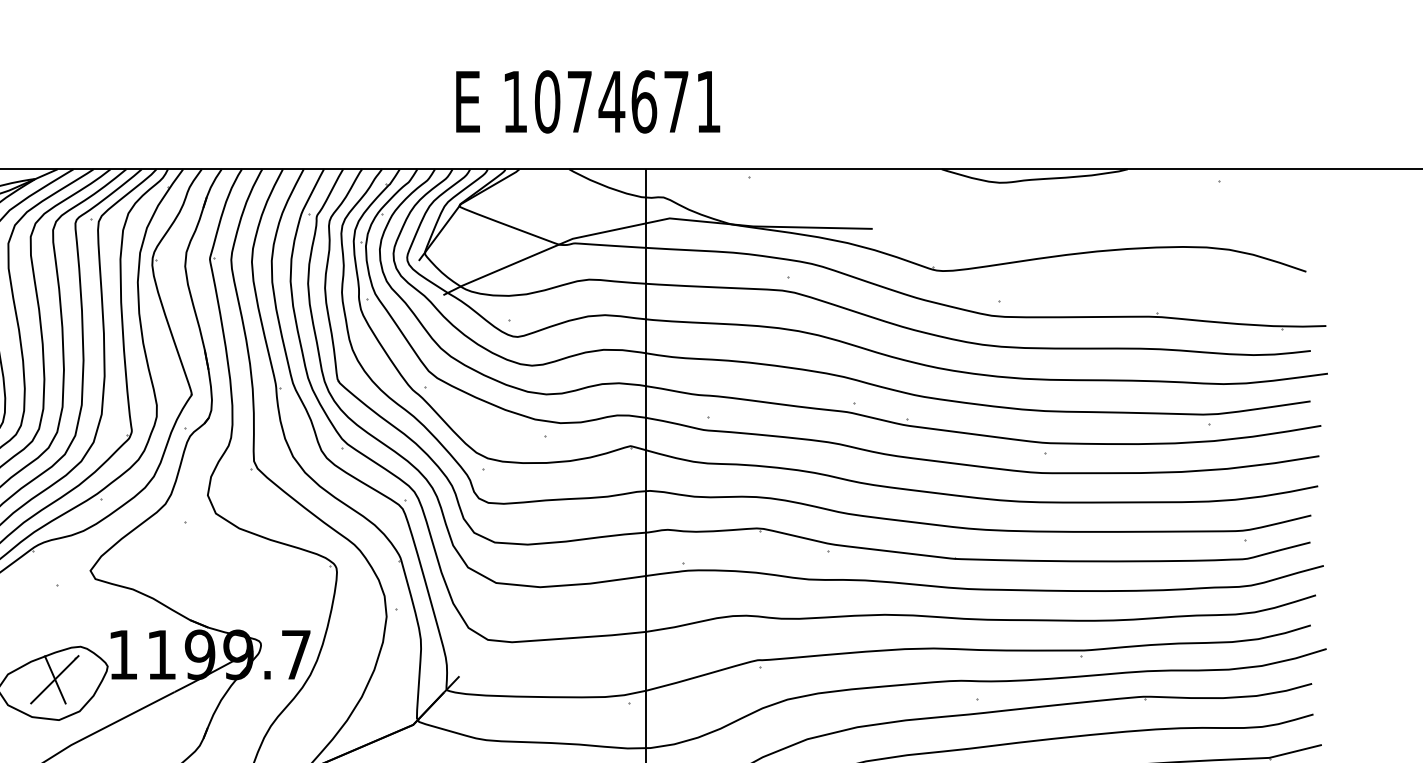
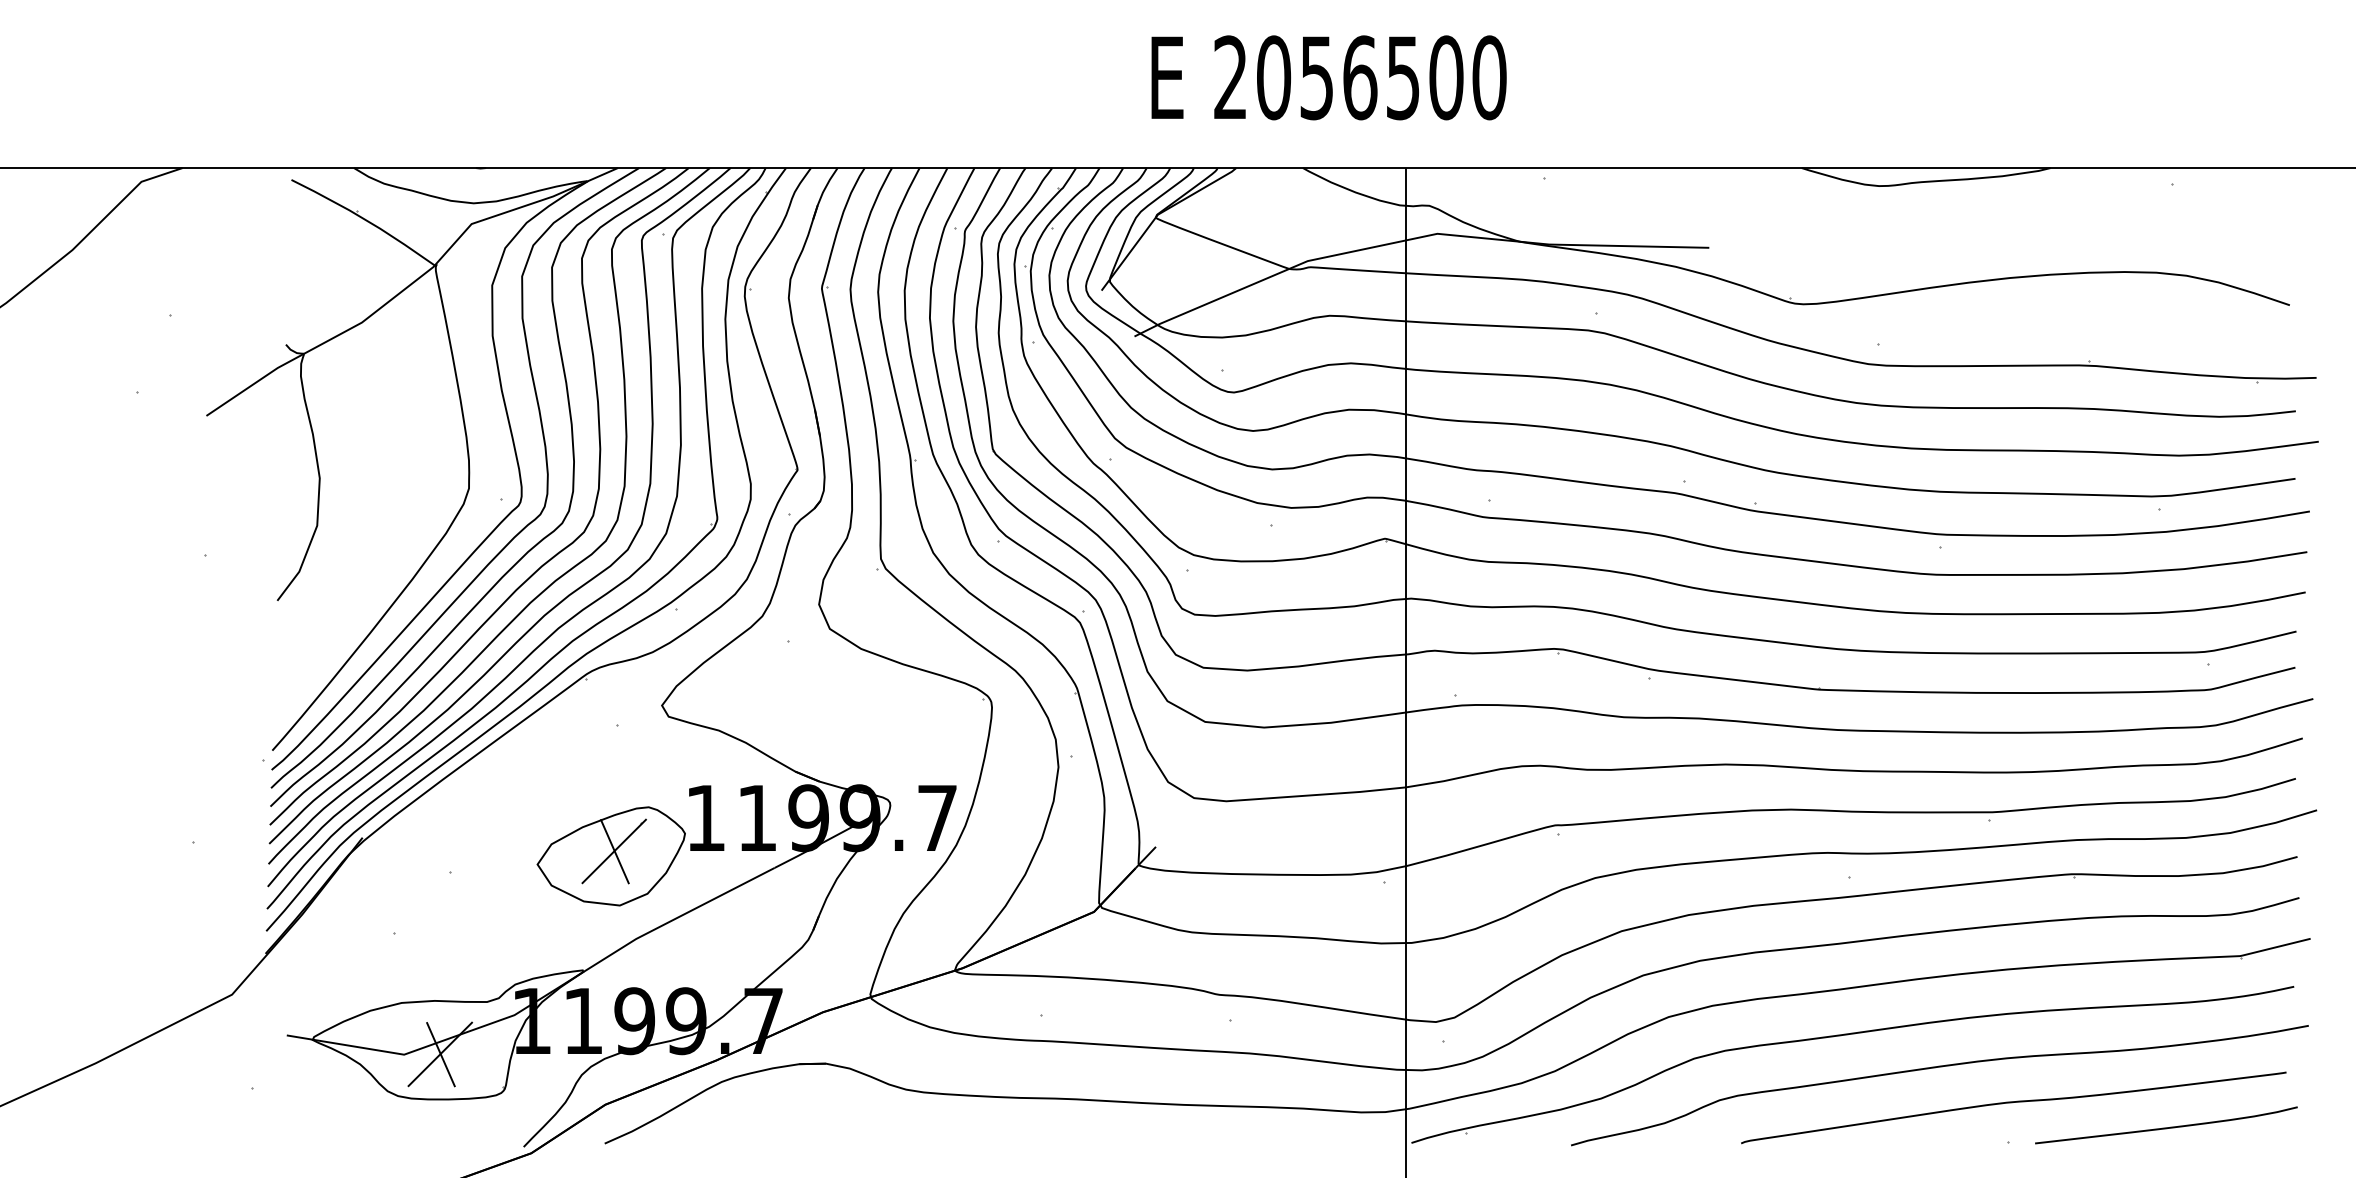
text: (612, 101) -> (1360, 77), 1074671 -> 2056500

